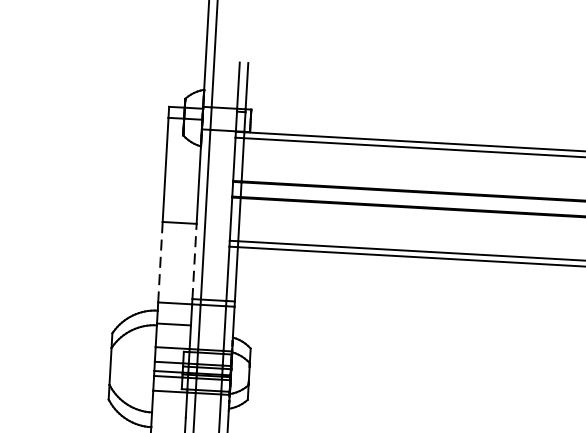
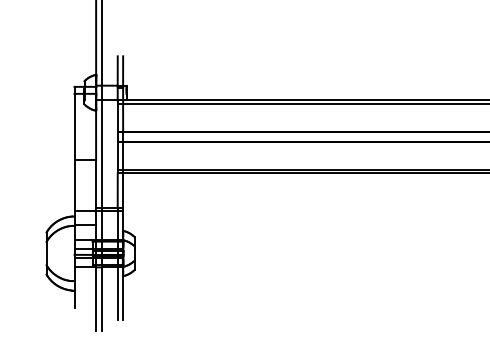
line: (160, 261) -> (74, 185), dashed -> solid
line: (195, 262) -> (96, 184), dashed -> solid

